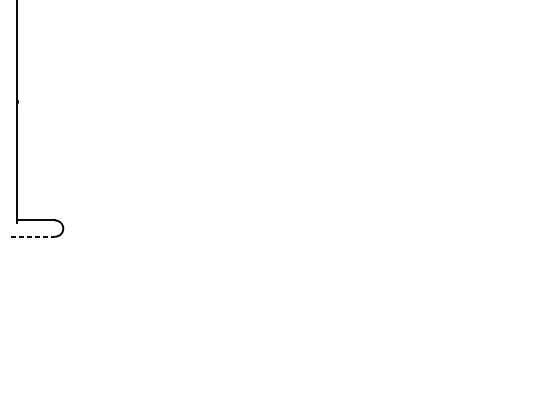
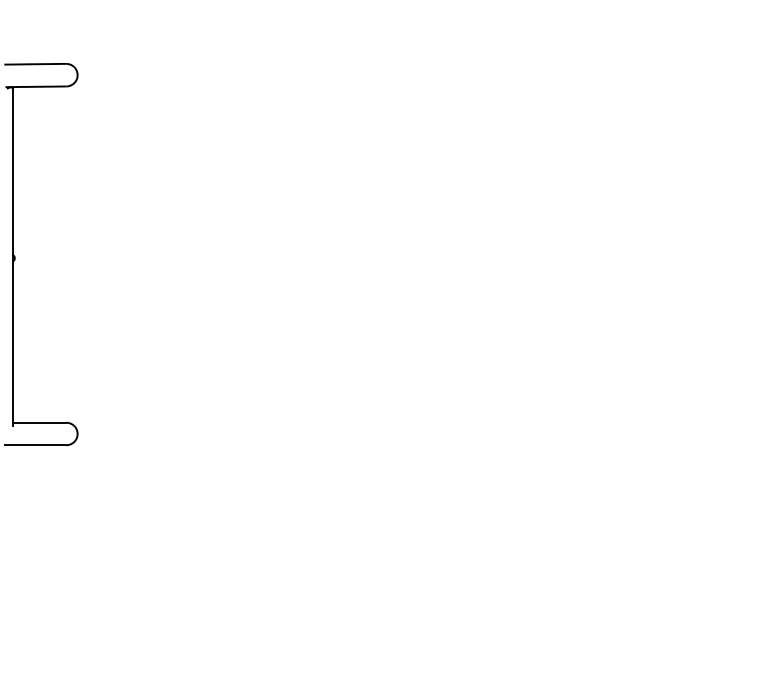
line: (33, 236) -> (36, 445), dashed -> solid

